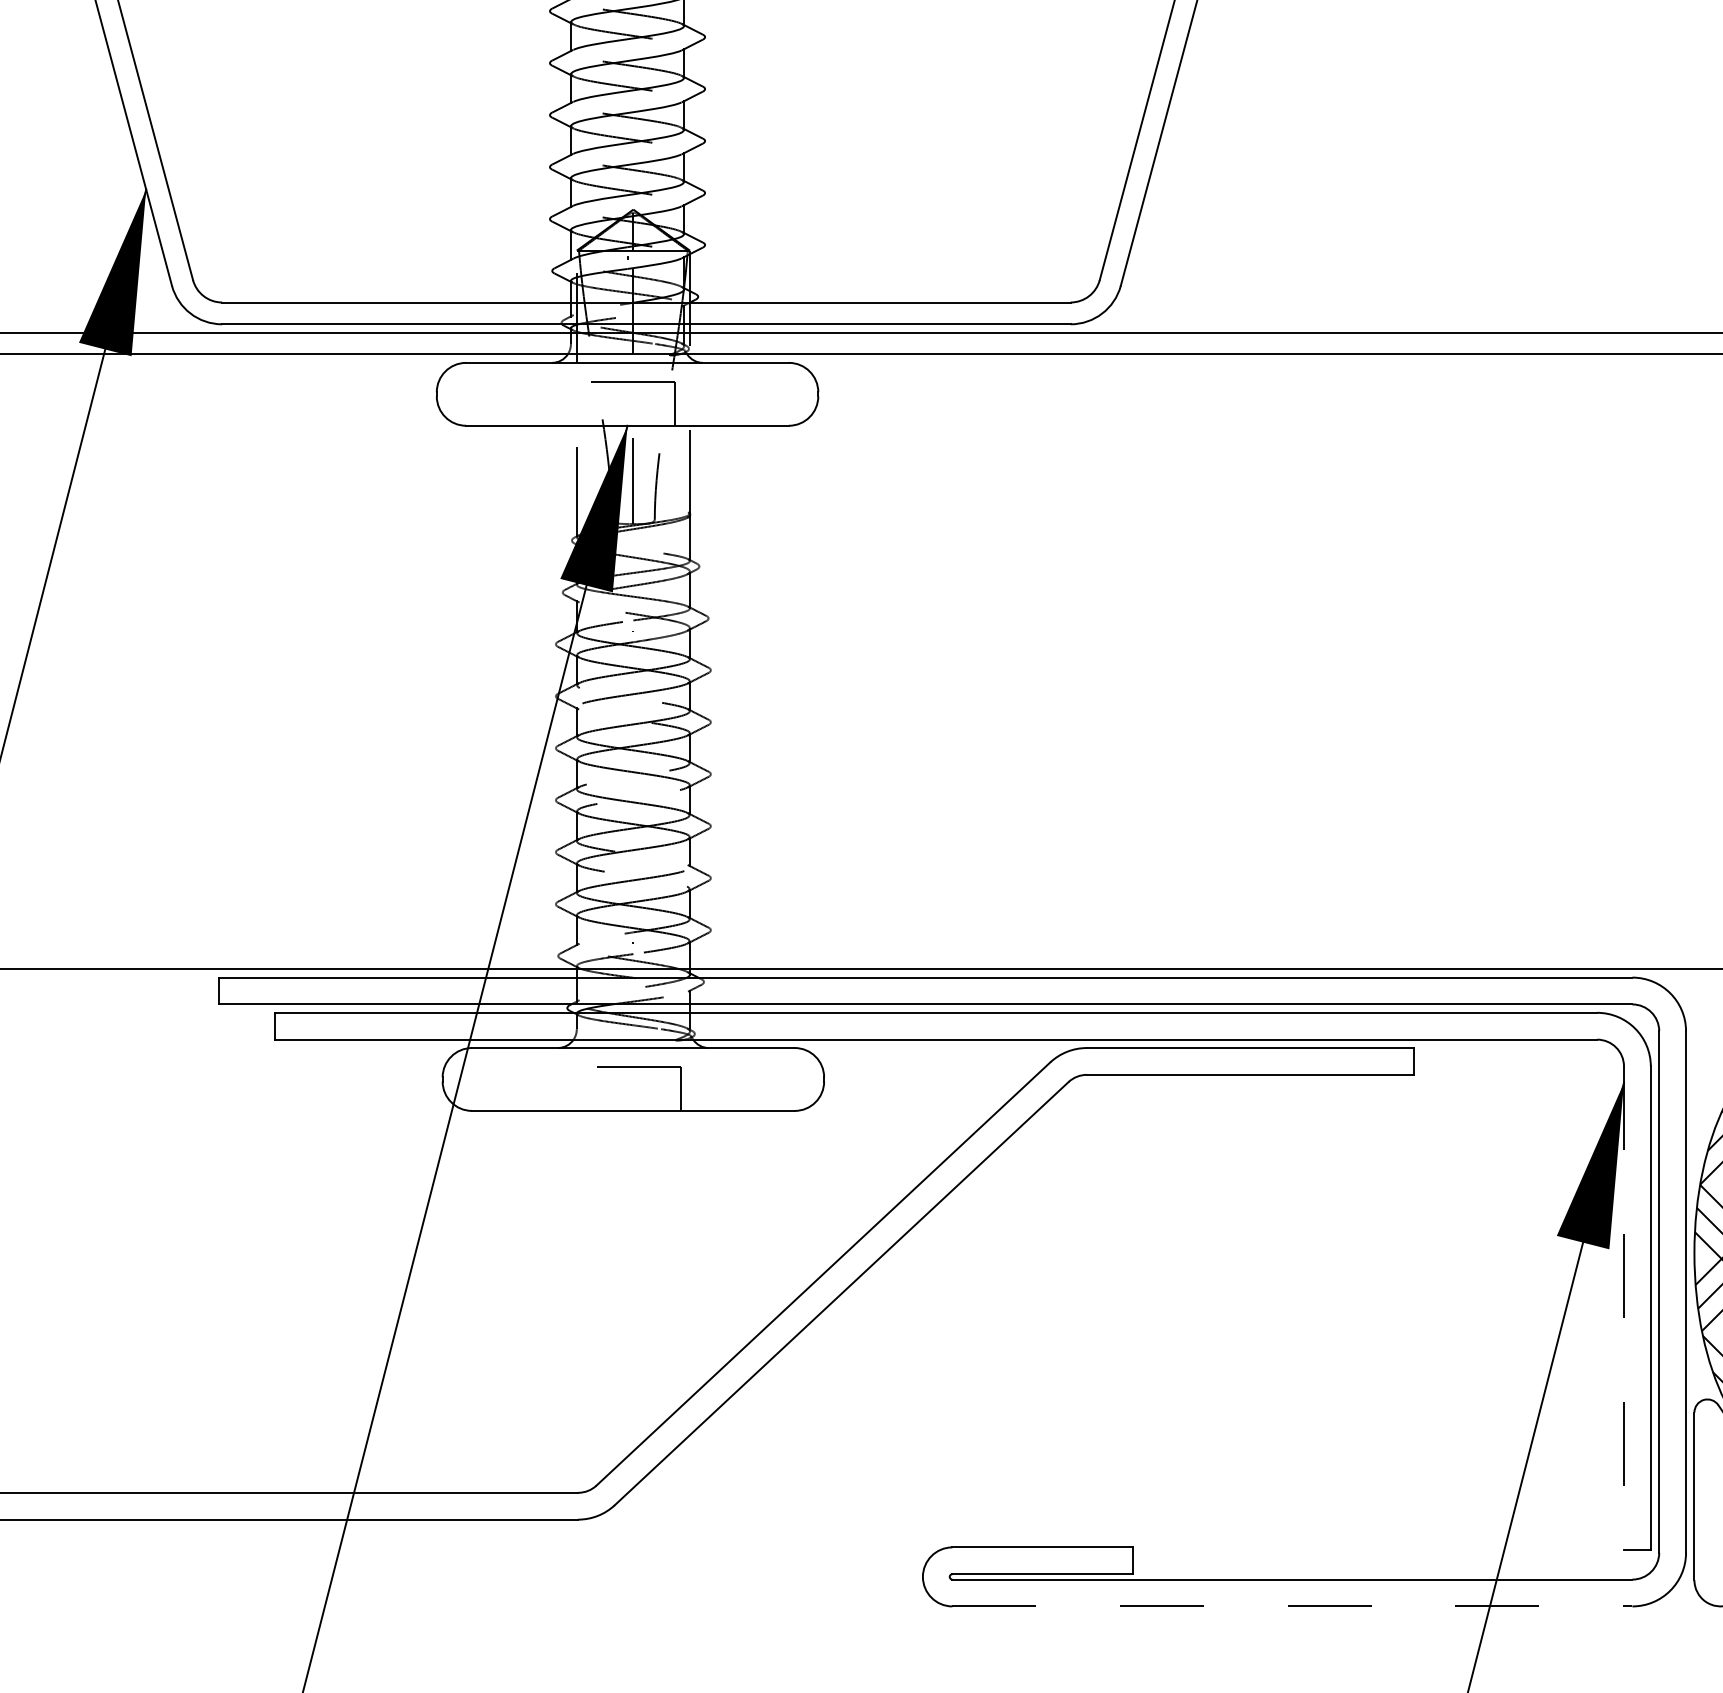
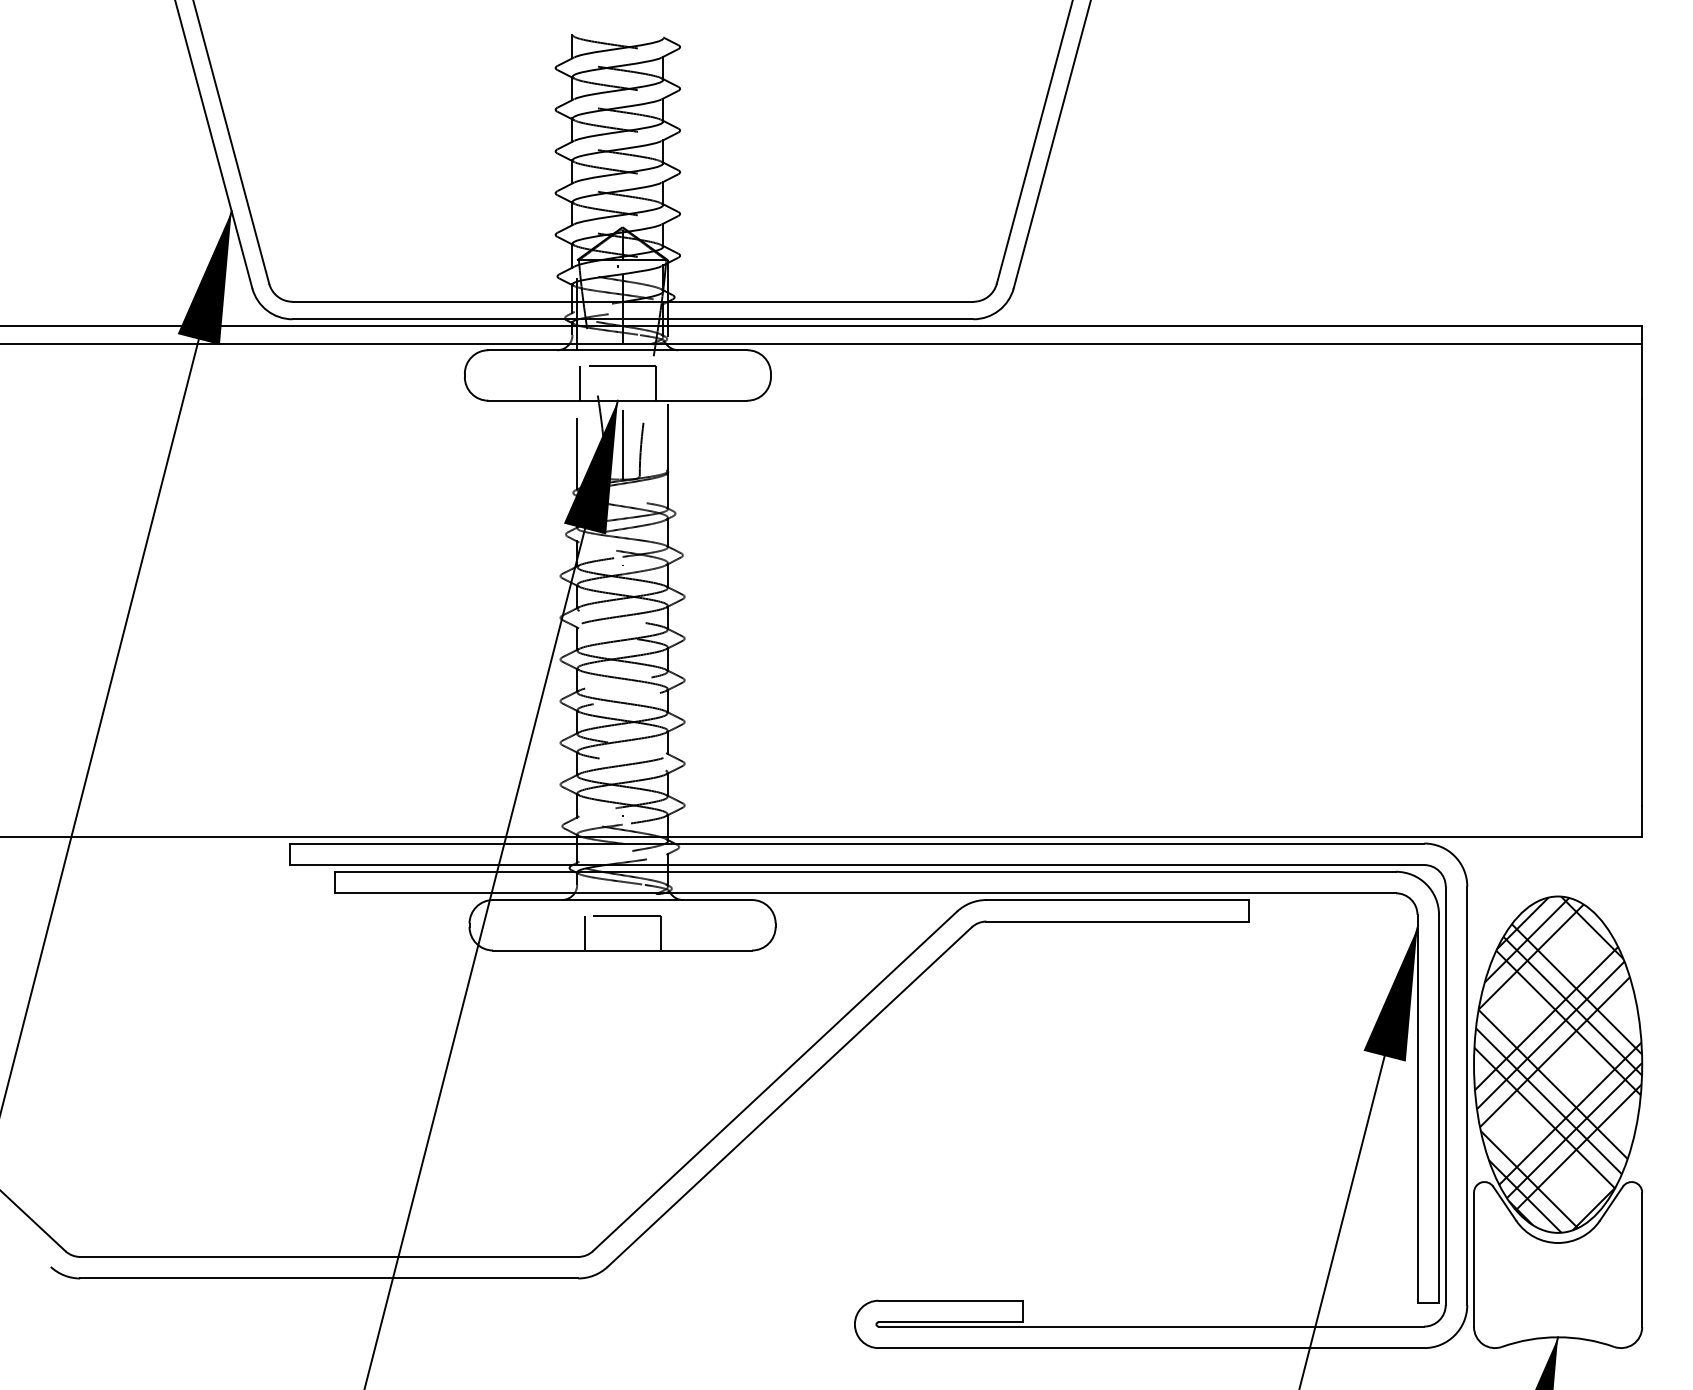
line: (579, 403) -> (579, 382), added
line: (585, 1088) -> (584, 932), added
line: (1624, 1309) -> (1417, 1109), dashed -> solid
line: (1292, 1606) -> (1151, 1348), dashed -> solid

